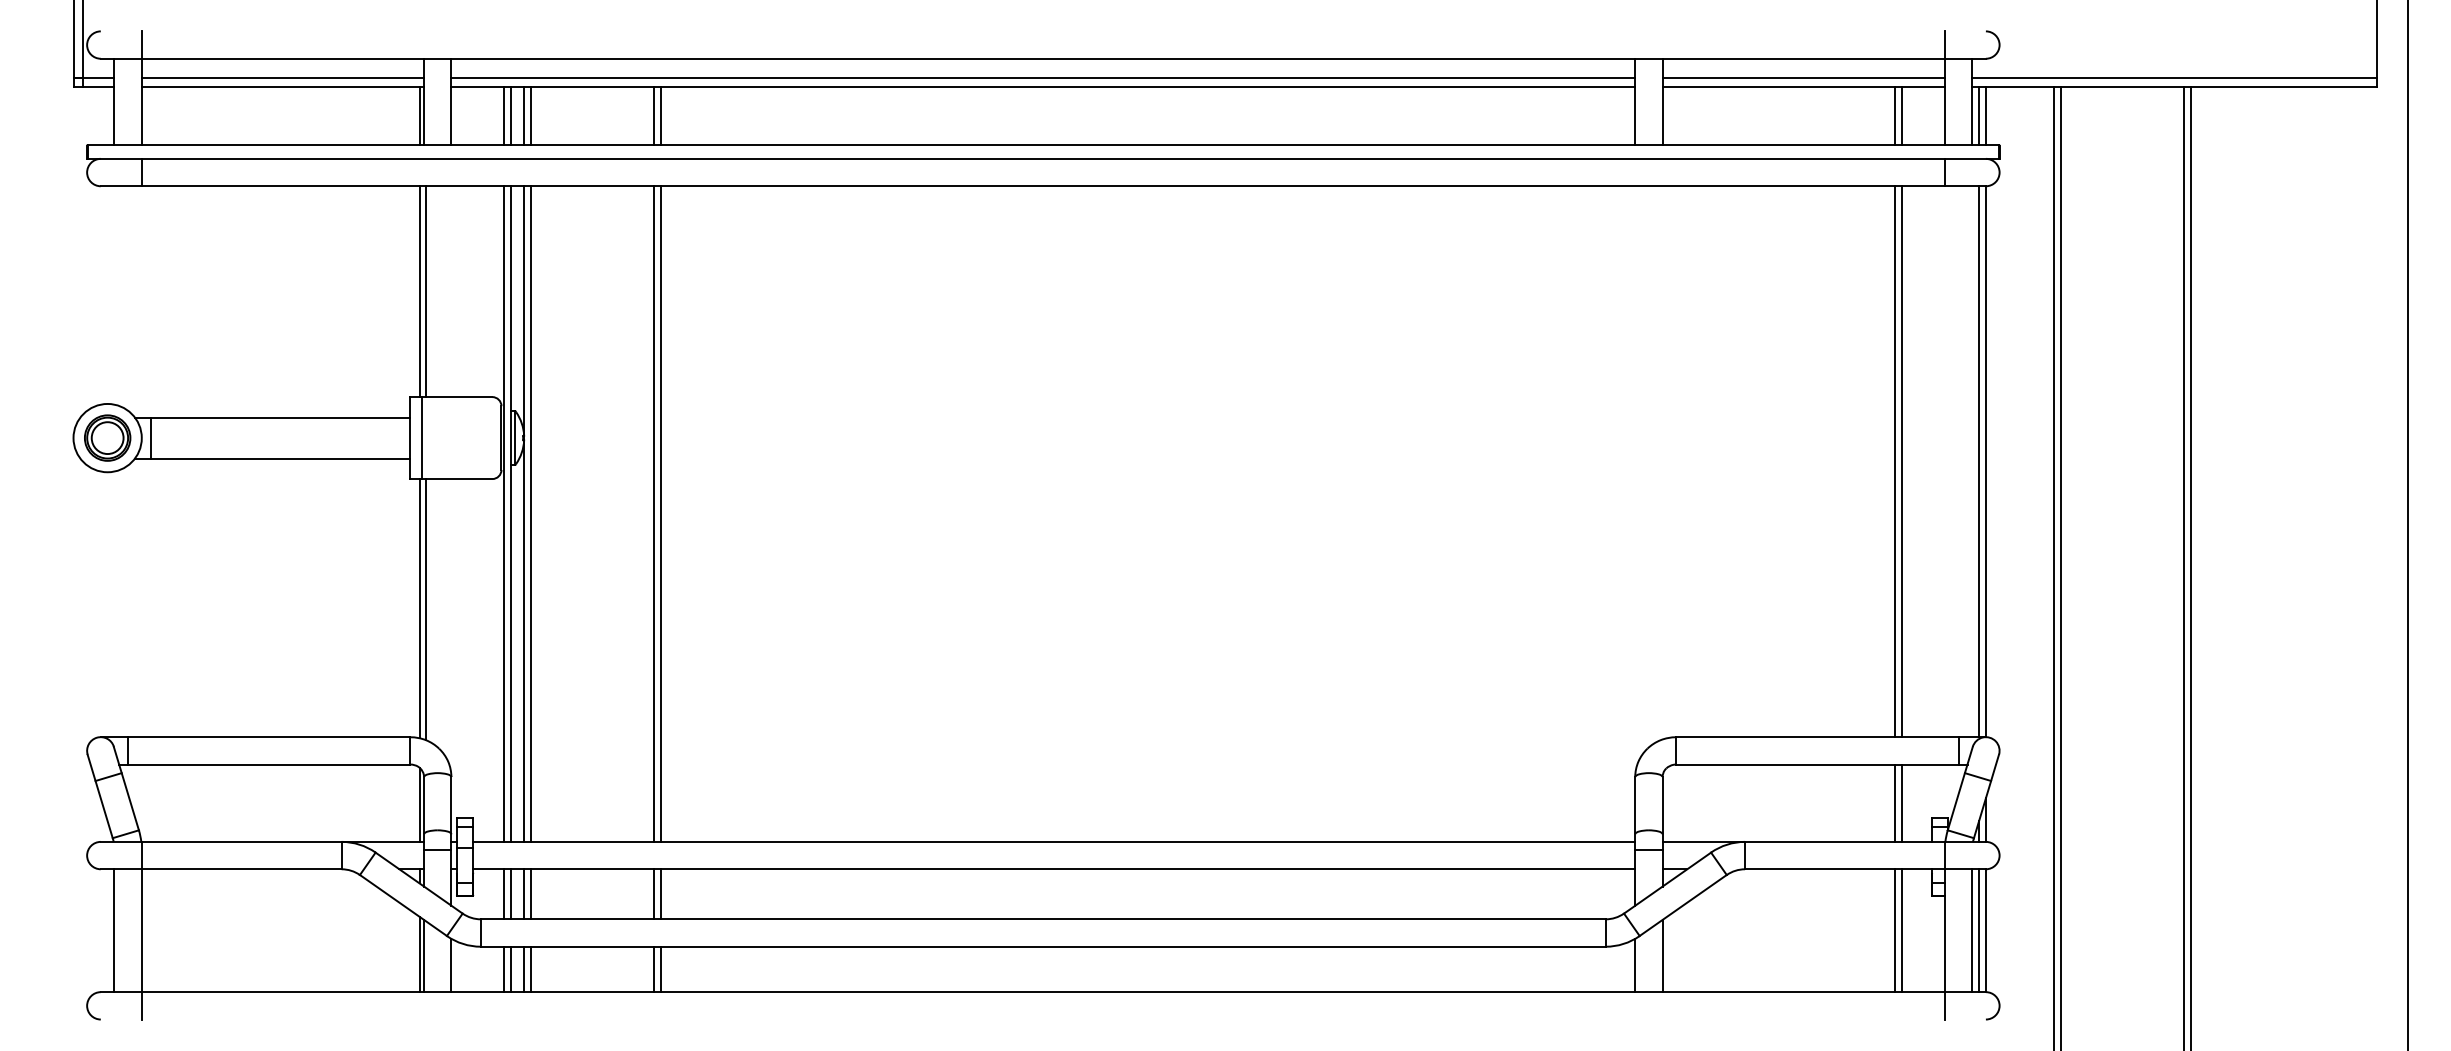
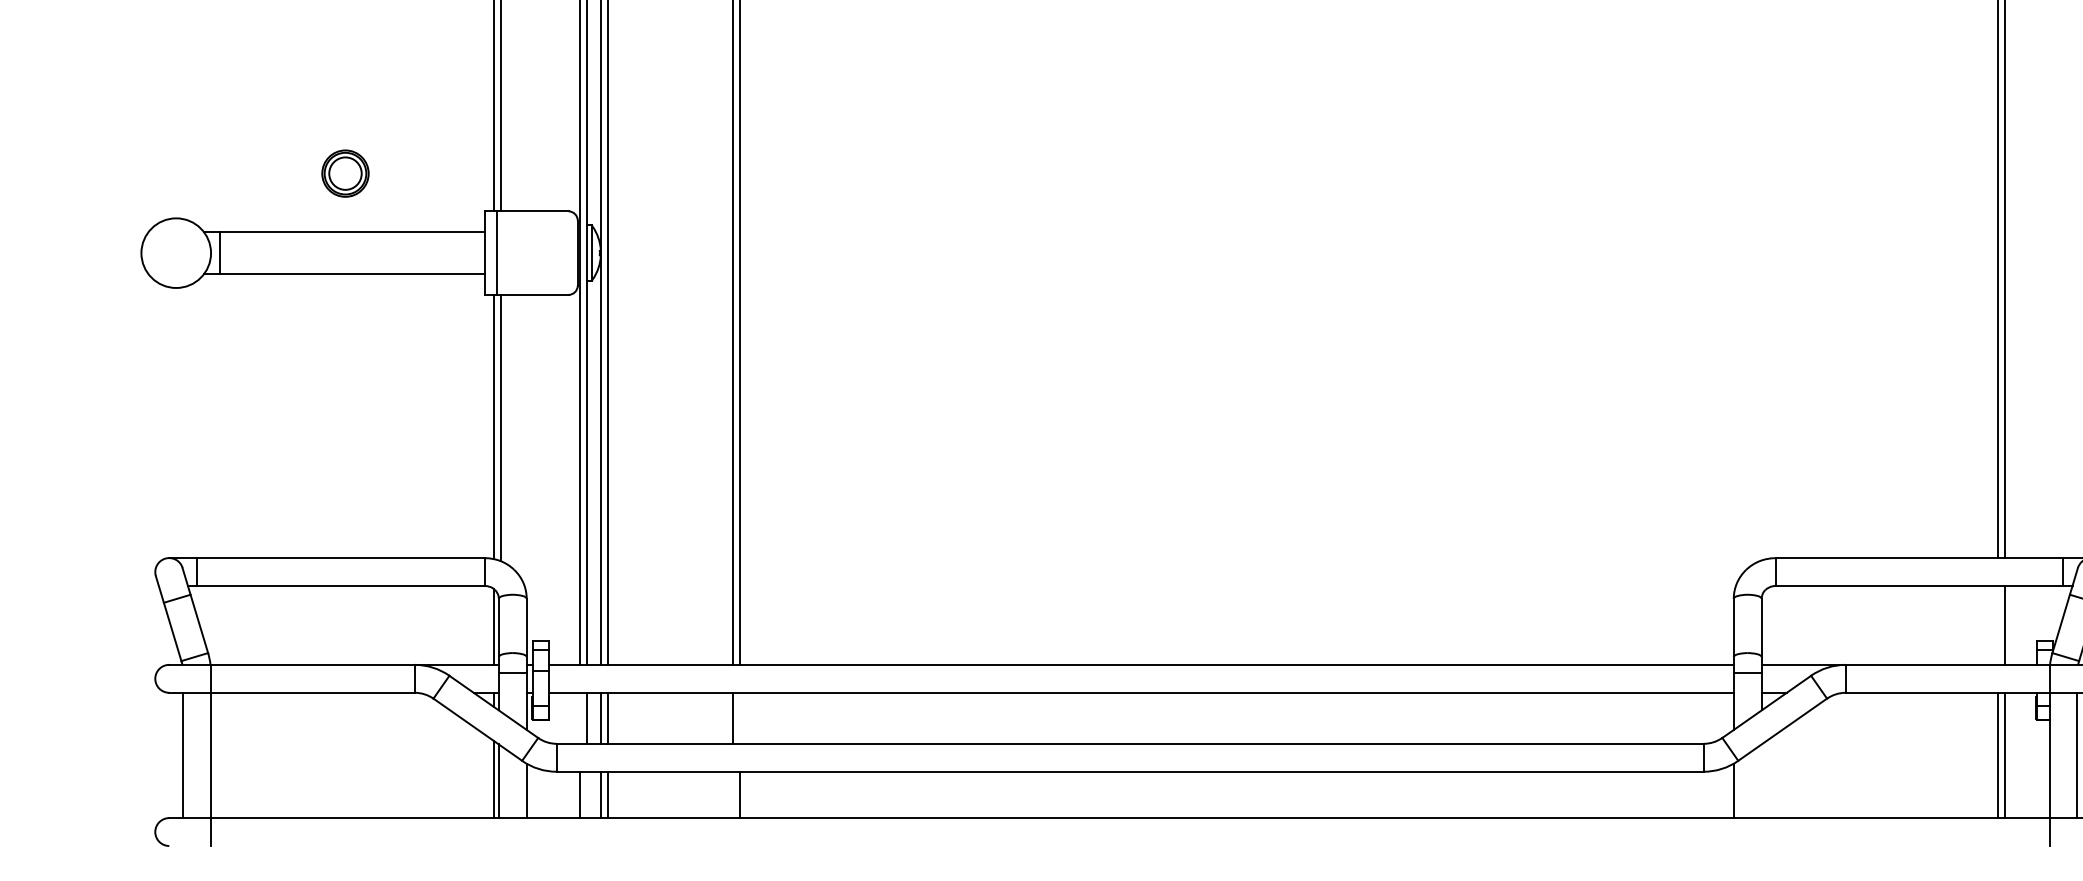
part: (107, 437) -> (345, 173), moved
line: (1894, 802) -> (1998, 624), removed
line: (503, 894) -> (579, 718), removed
line: (660, 894) -> (739, 718), removed
line: (1662, 955) -> (1761, 780), removed
line: (510, 969) -> (586, 794), removed
line: (654, 969) -> (733, 794), removed

